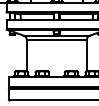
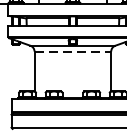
line: (56, 40) -> (72, 51), solid -> dashed

